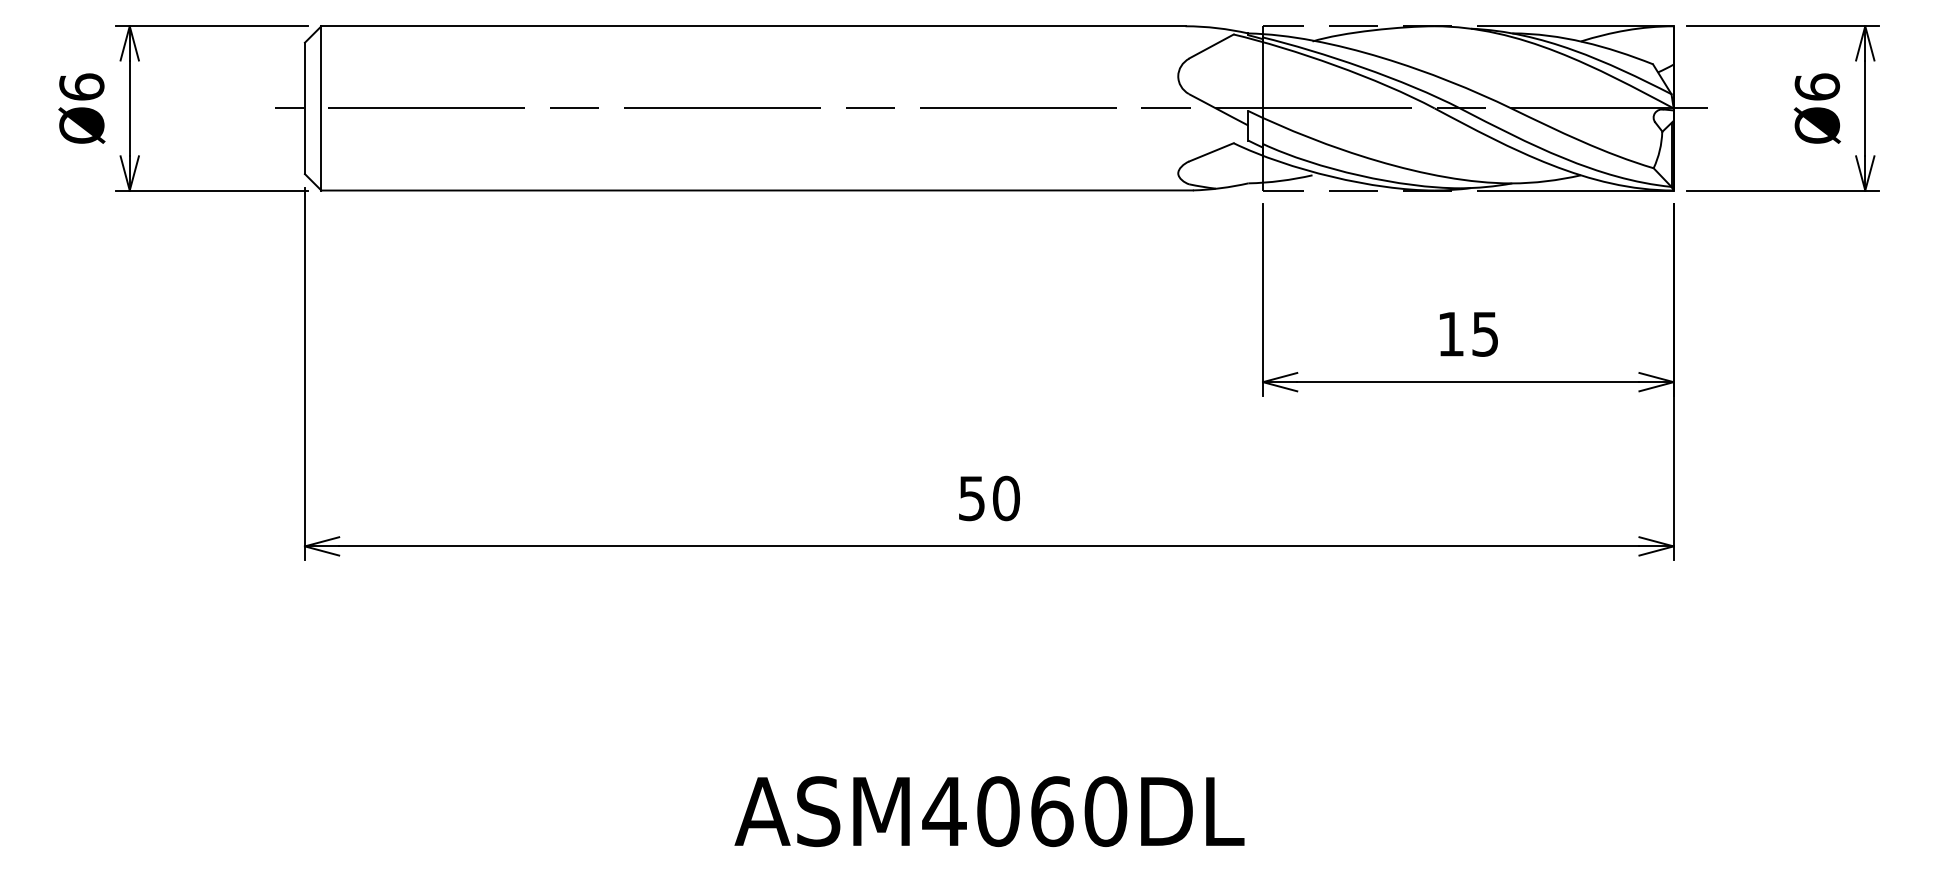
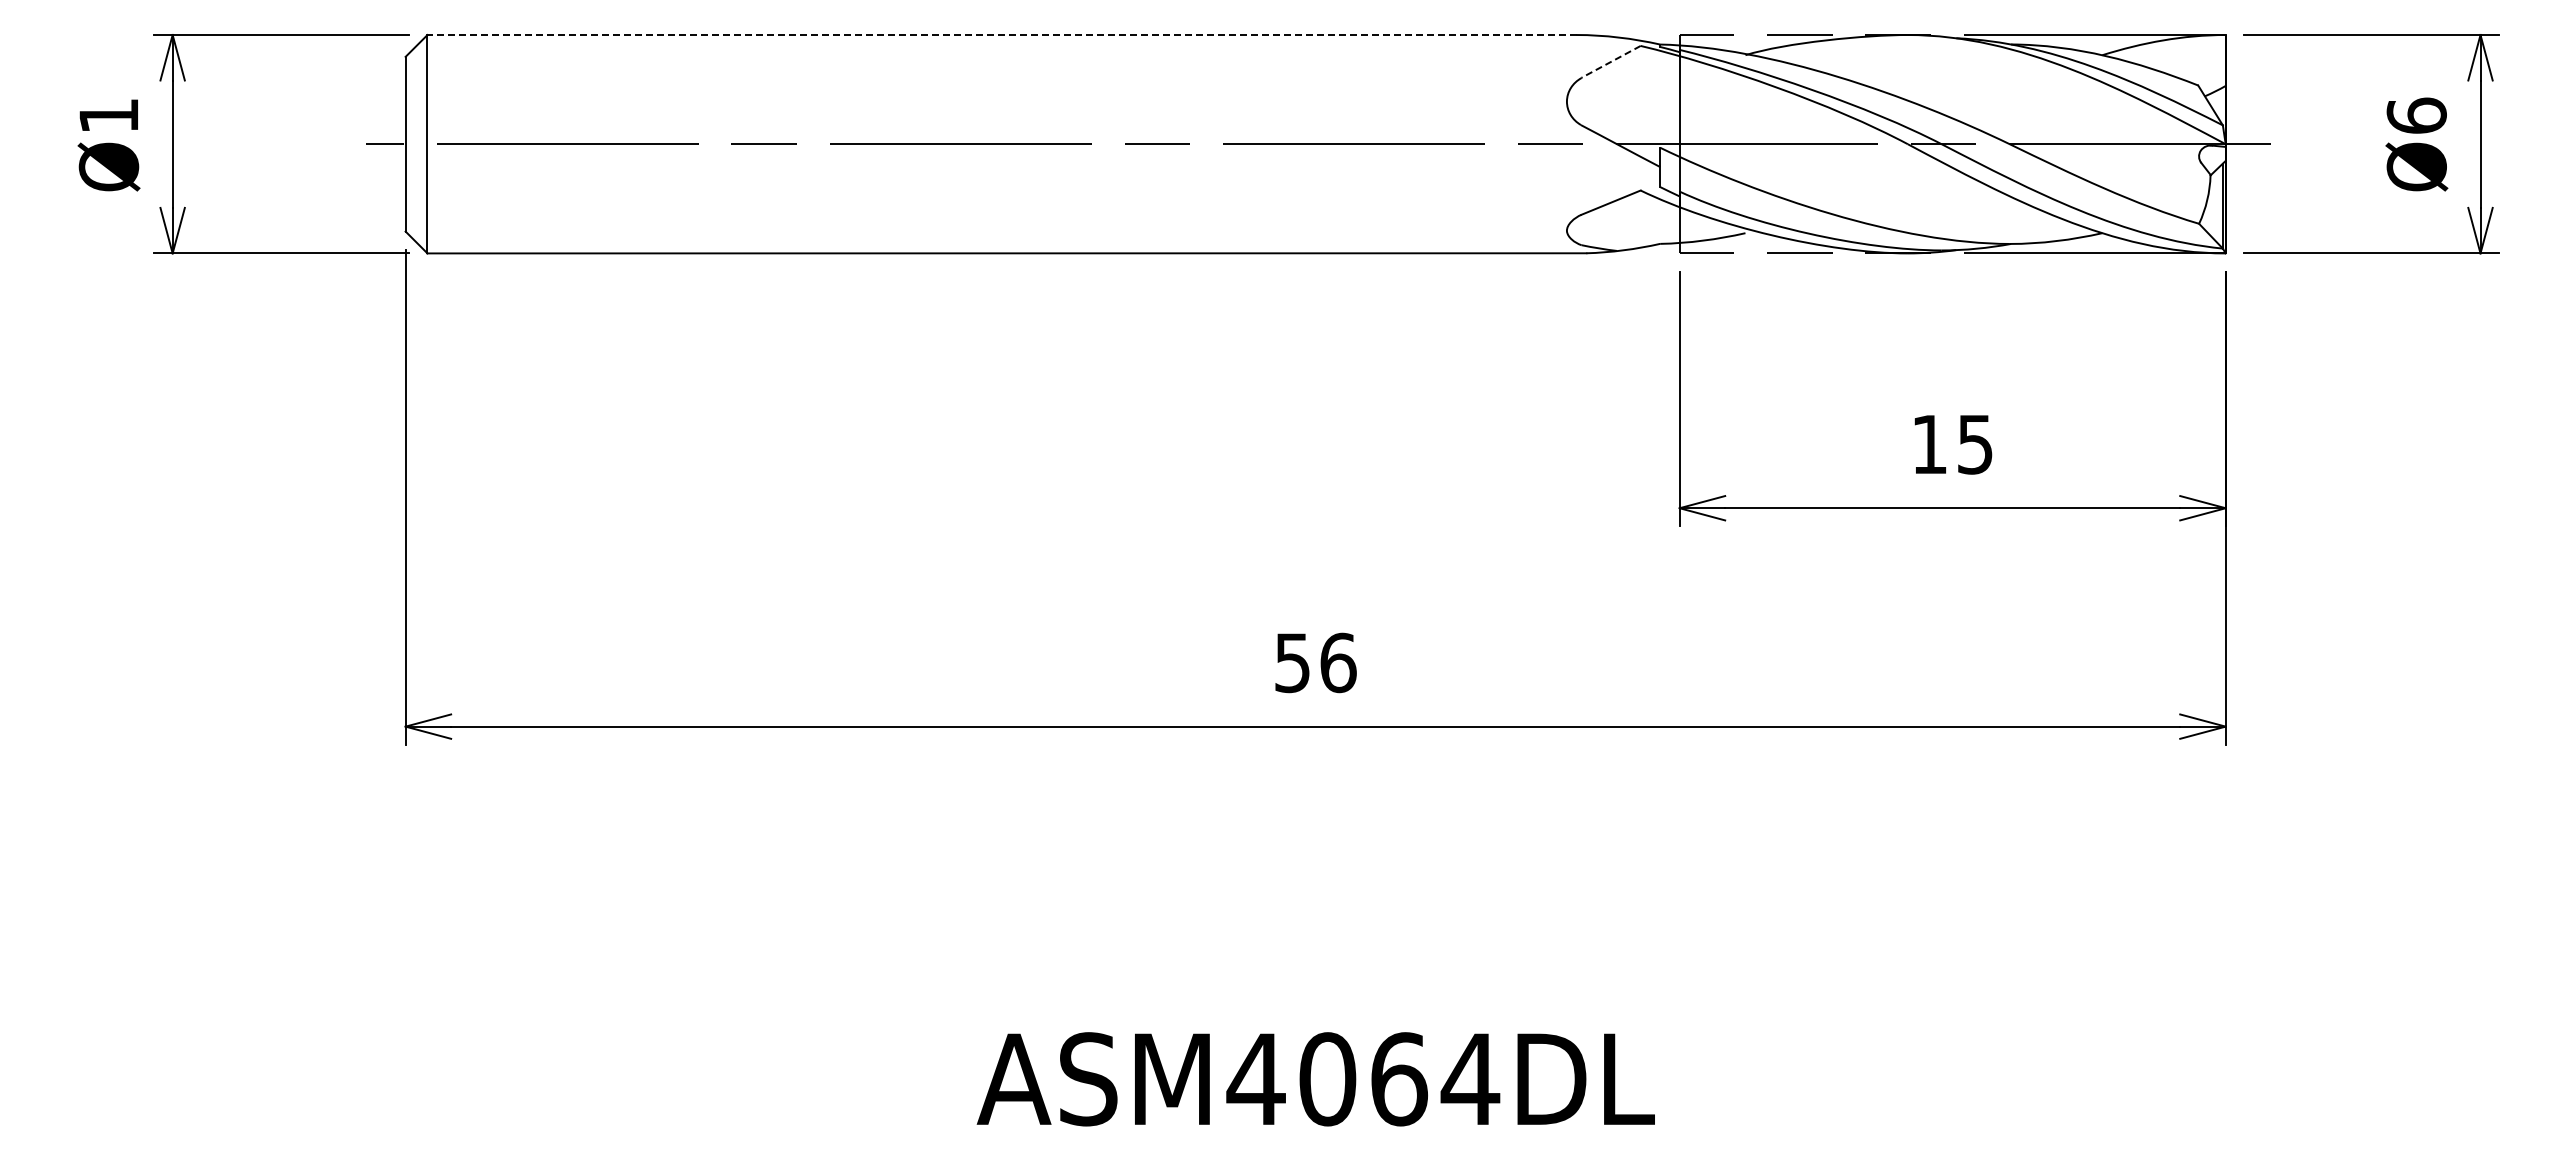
line: (753, 26) -> (1002, 35), solid -> dashed
line: (1211, 46) -> (1611, 61), solid -> dashed
text: (81, 86) -> (108, 115), Ø6 -> Ø1
text: (1006, 498) -> (1338, 662), 50 -> 56
text: (1105, 811) -> (1470, 1079), ASM4060DL -> ASM4064DL

